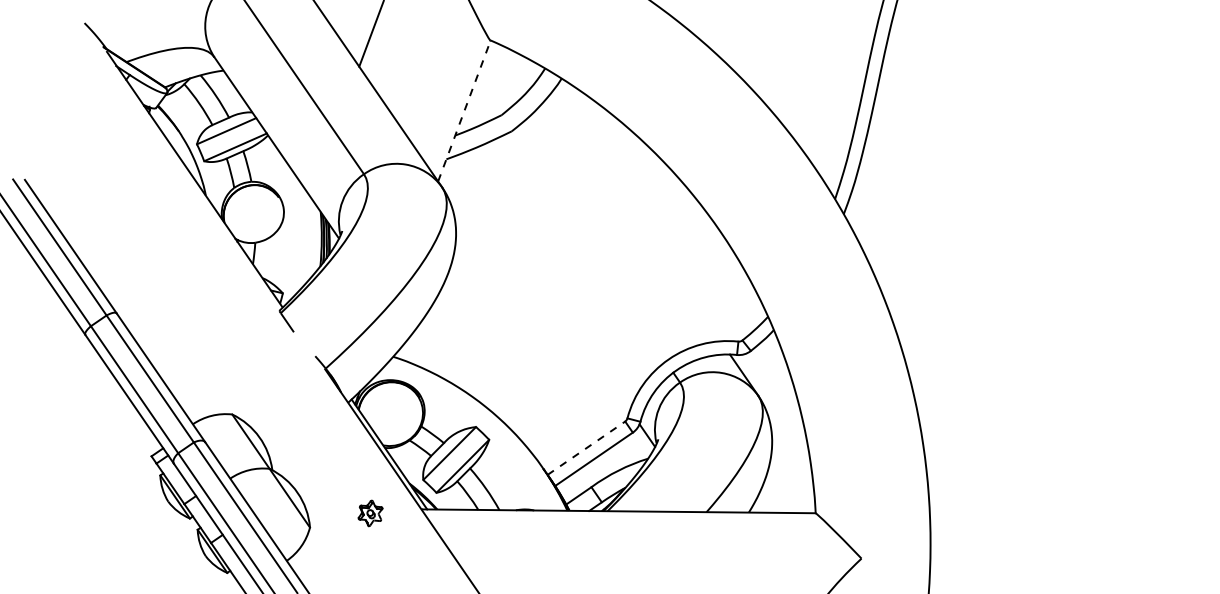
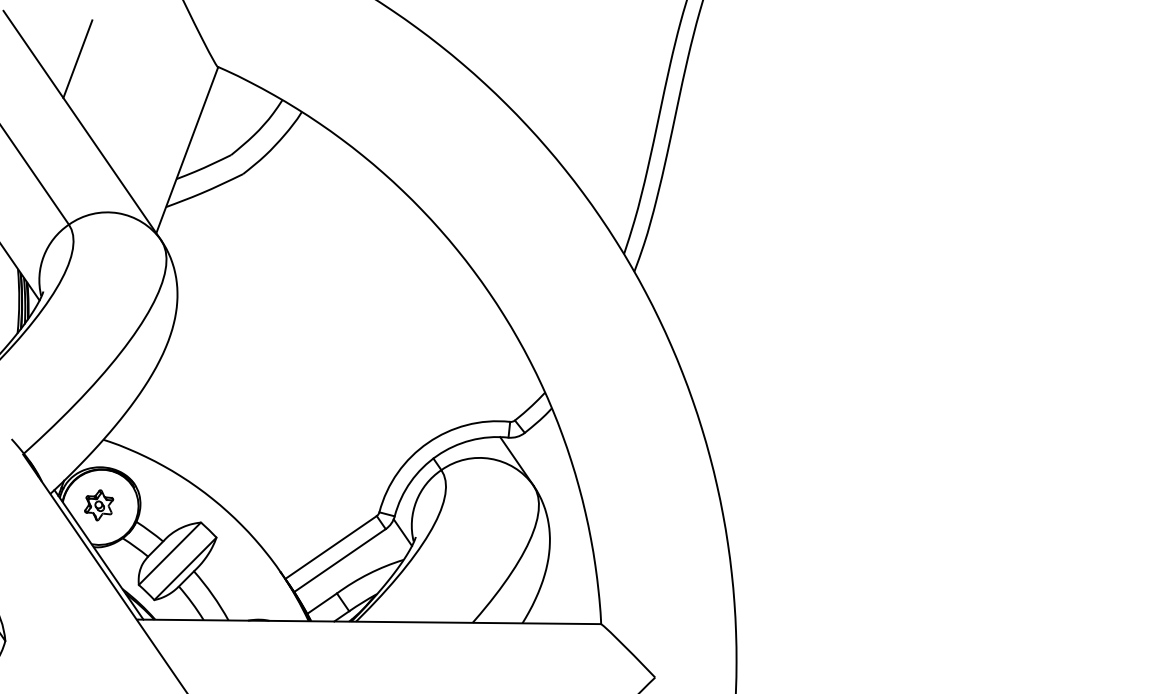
line: (464, 110) -> (187, 149), dashed -> solid
line: (586, 447) -> (331, 546), dashed -> solid
part: (370, 513) -> (99, 505), moved

